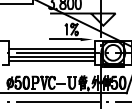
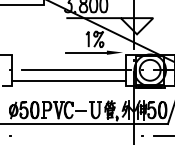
line: (51, 48) -> (68, 64), removed
line: (51, 56) -> (68, 75), removed
line: (57, 102) -> (76, 135), removed

